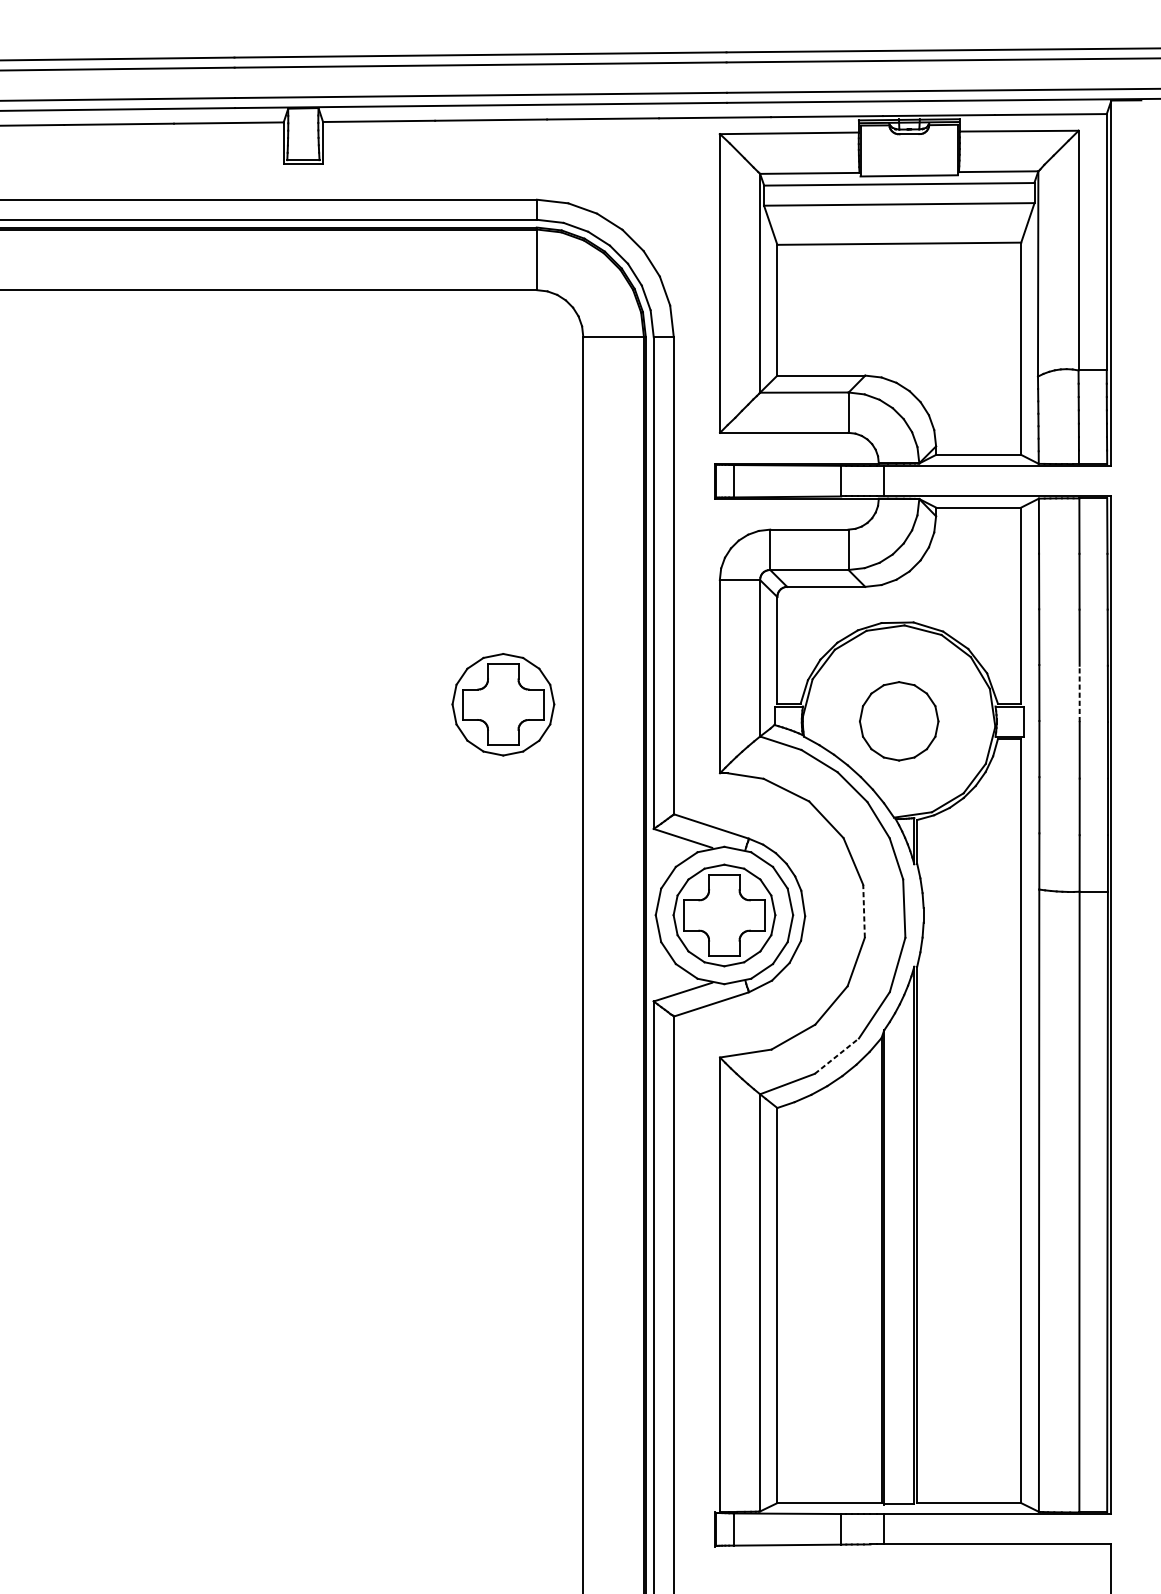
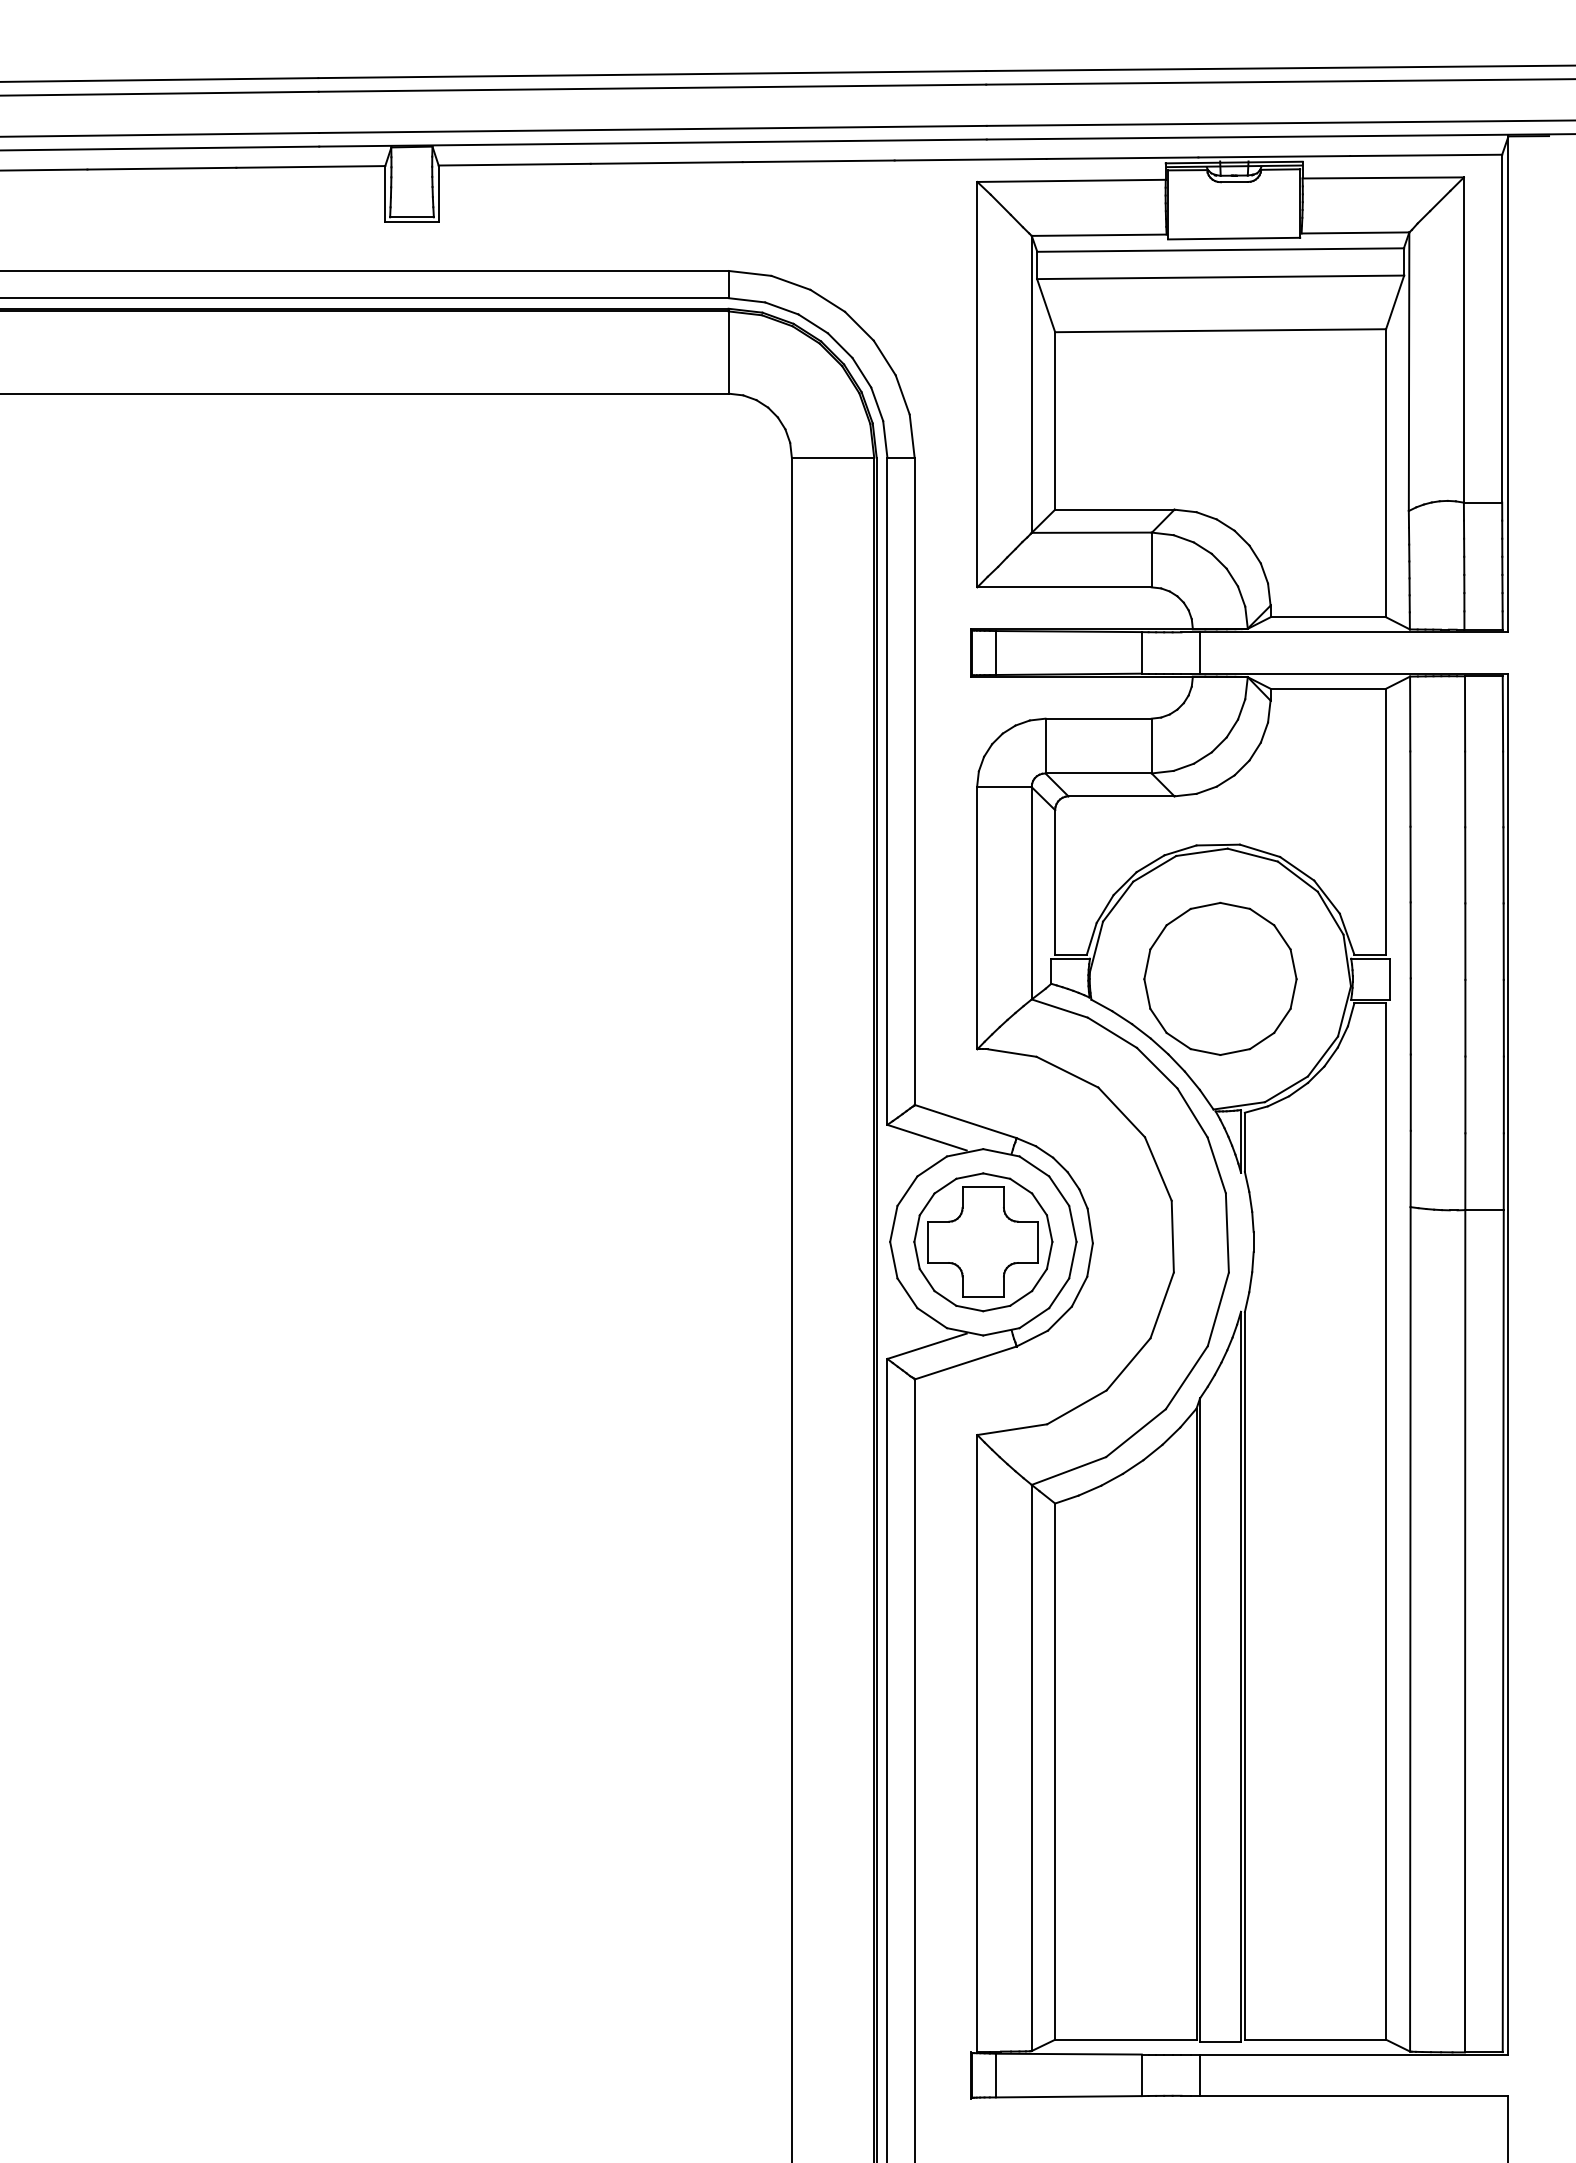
line: (1079, 693) -> (1465, 941), dashed -> solid
part: (503, 704) -> (683, 956), removed
part: (899, 721) -> (1220, 978), size x1.43
line: (863, 911) -> (1172, 1236), dashed -> solid
line: (837, 1055) -> (1136, 1432), dashed -> solid

